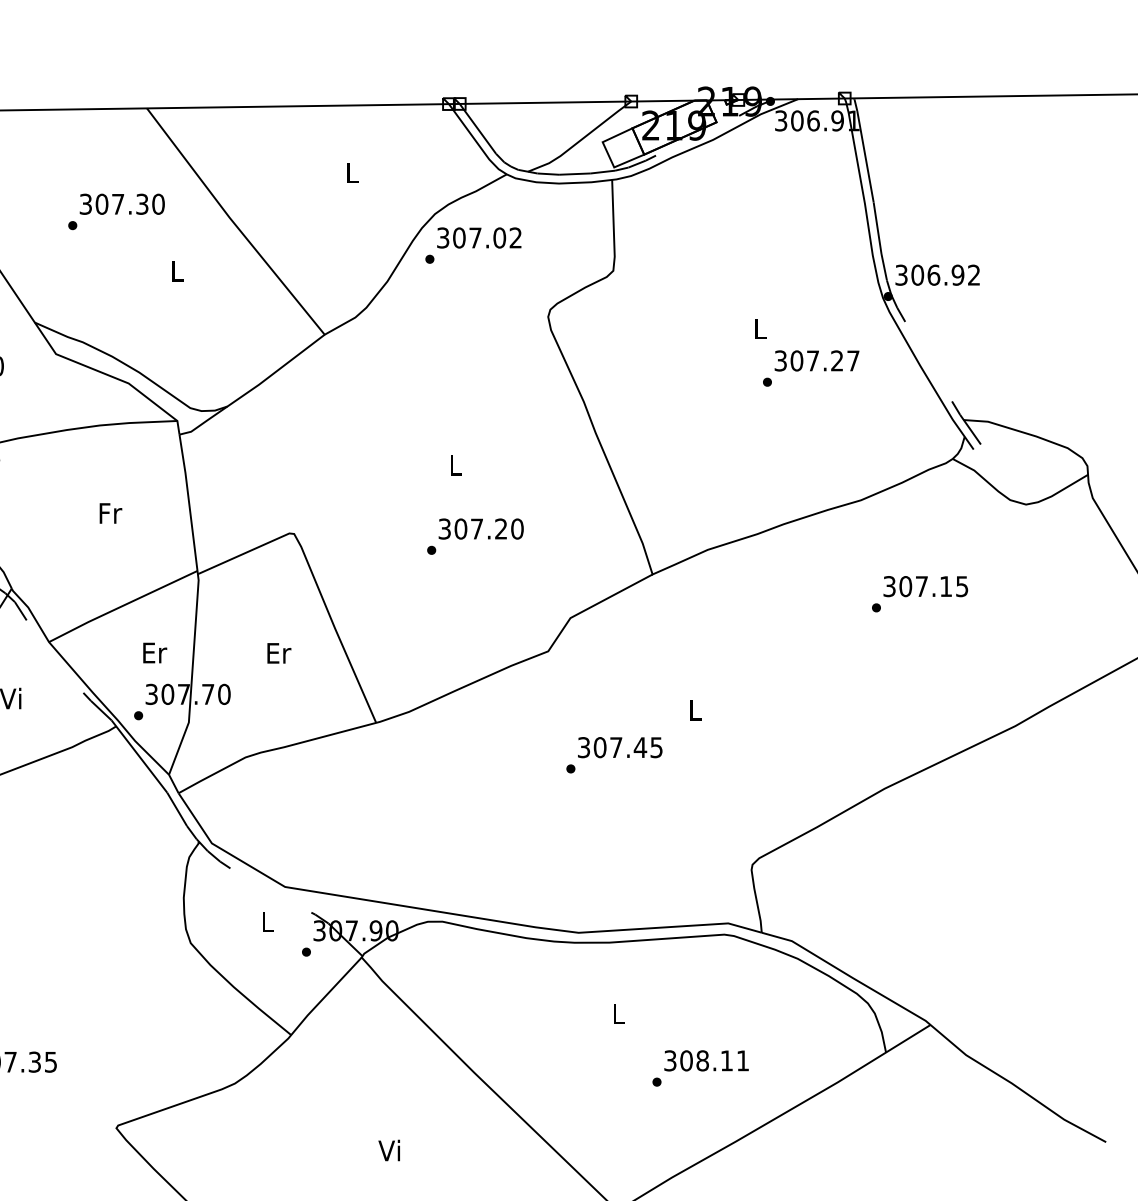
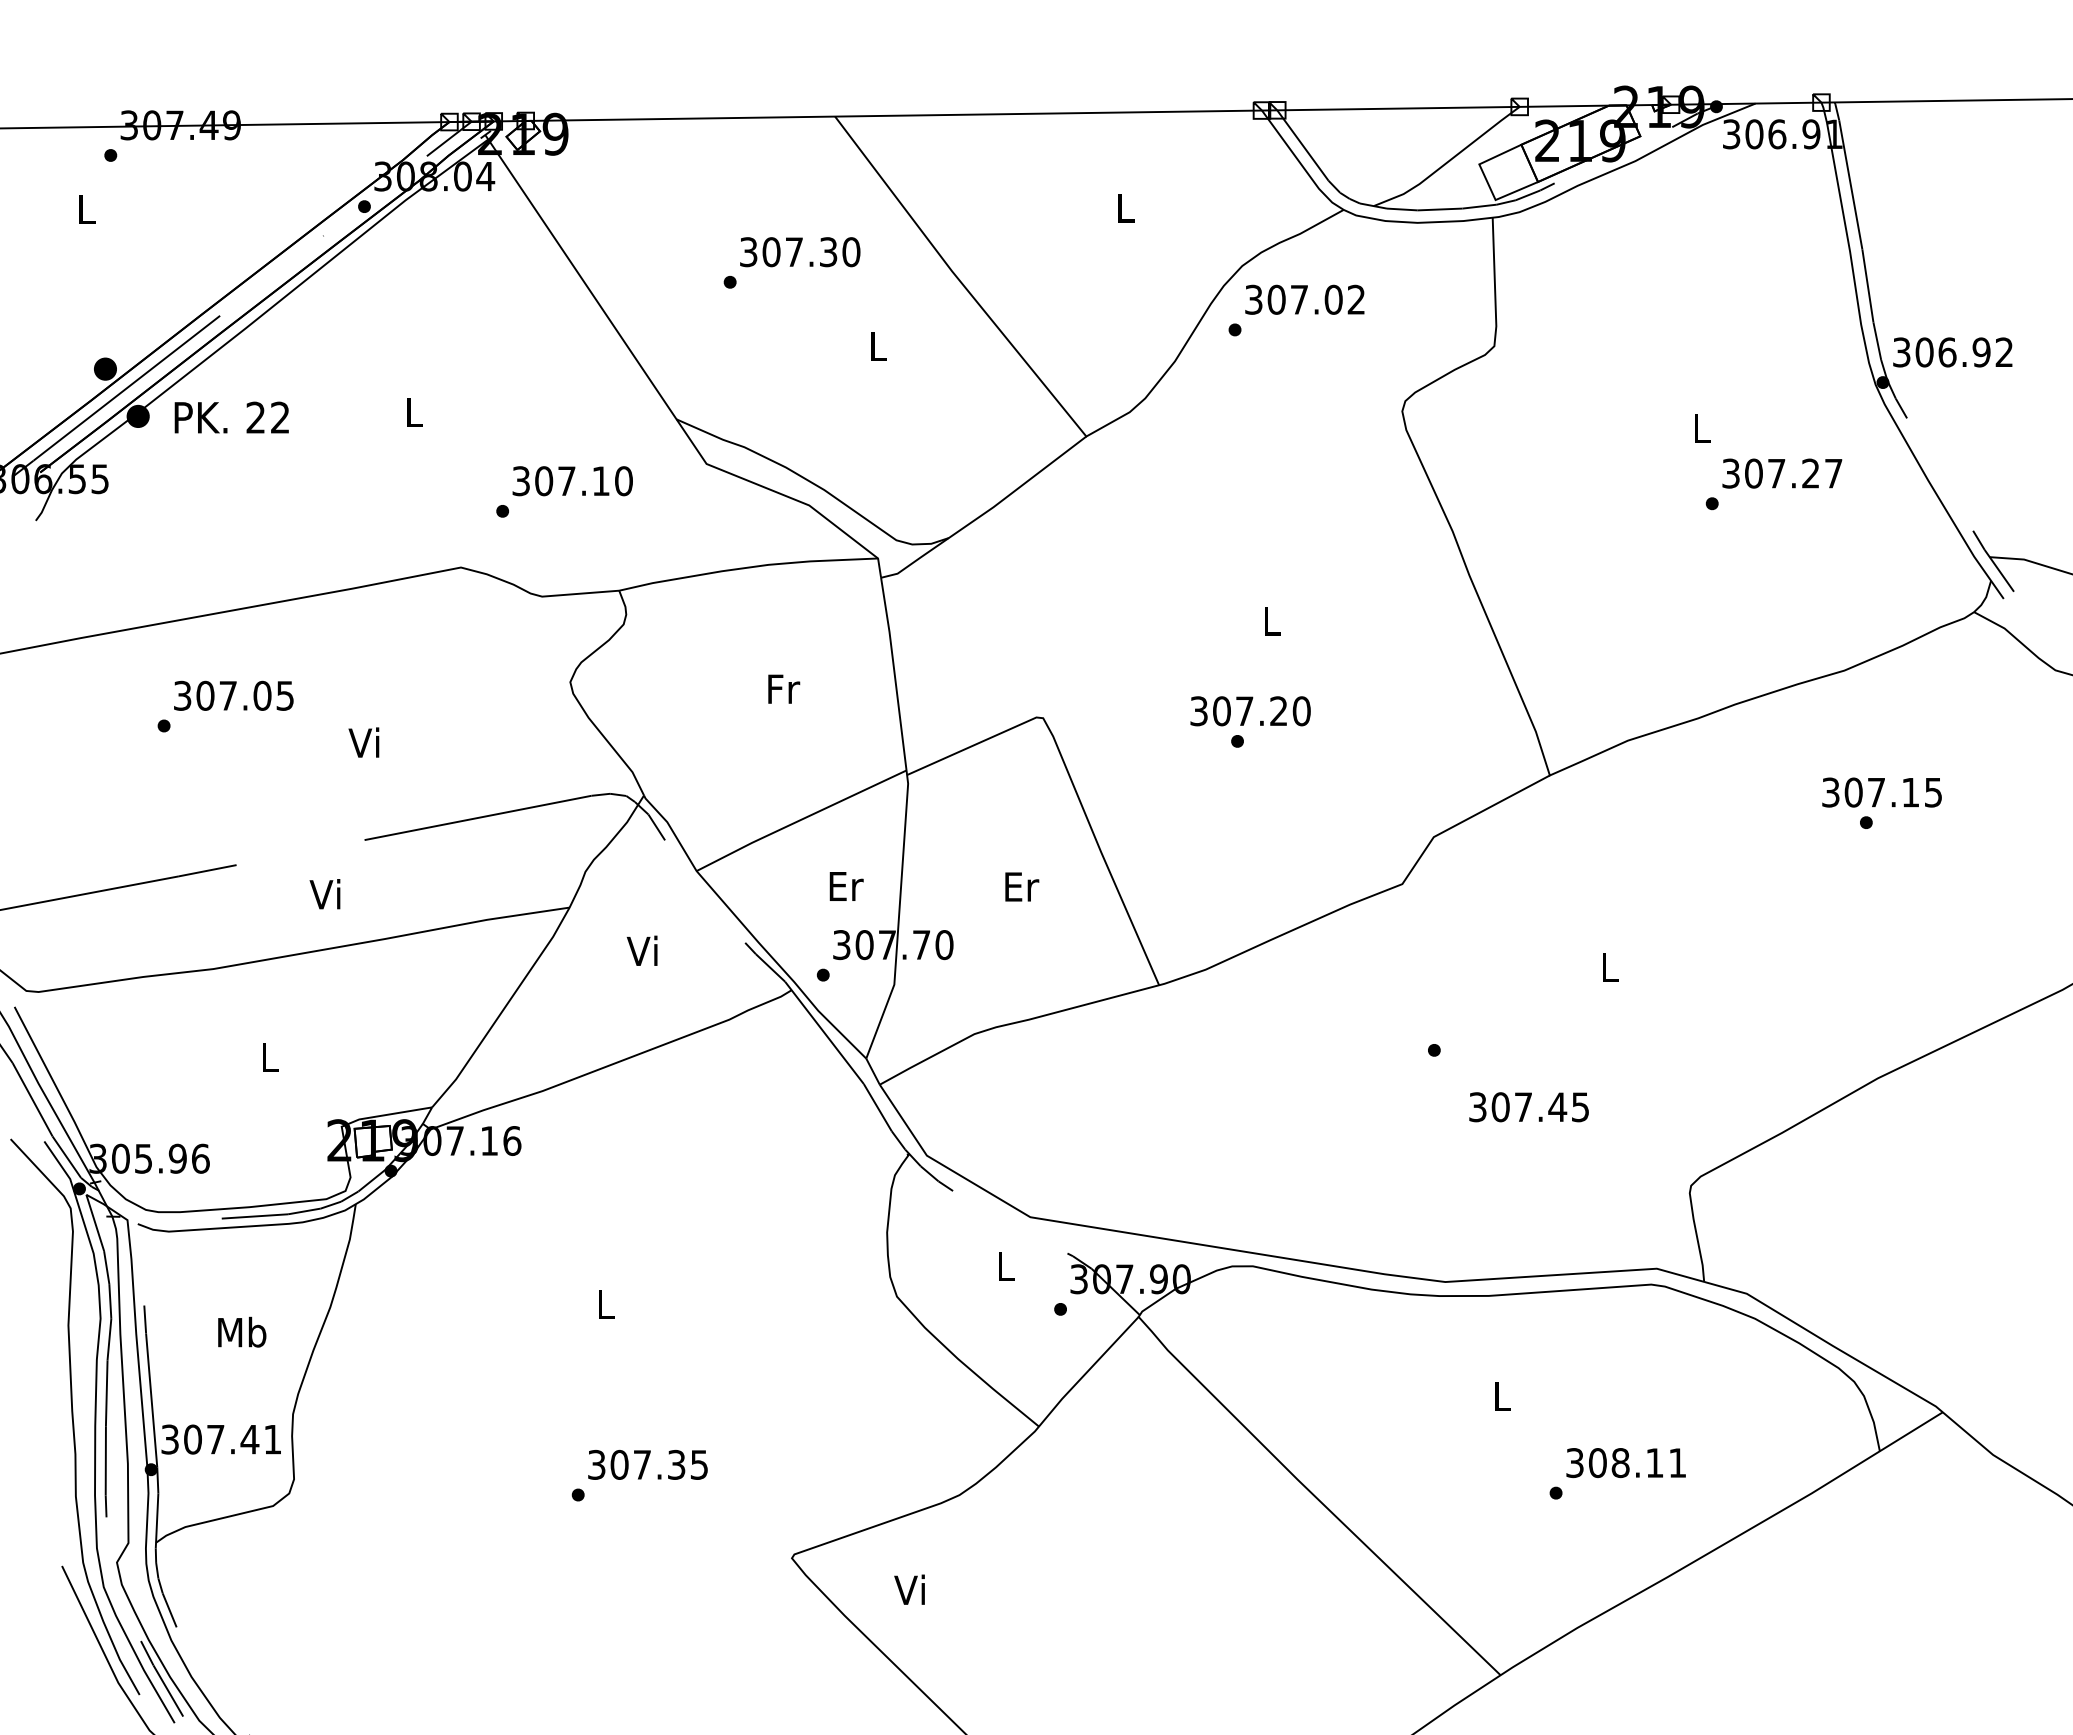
text: (481, 529) -> (1250, 711), moved
text: (925, 586) -> (1881, 792), moved
text: (619, 747) -> (1528, 1107), moved
text: (389, 1150) -> (909, 1589), moved

